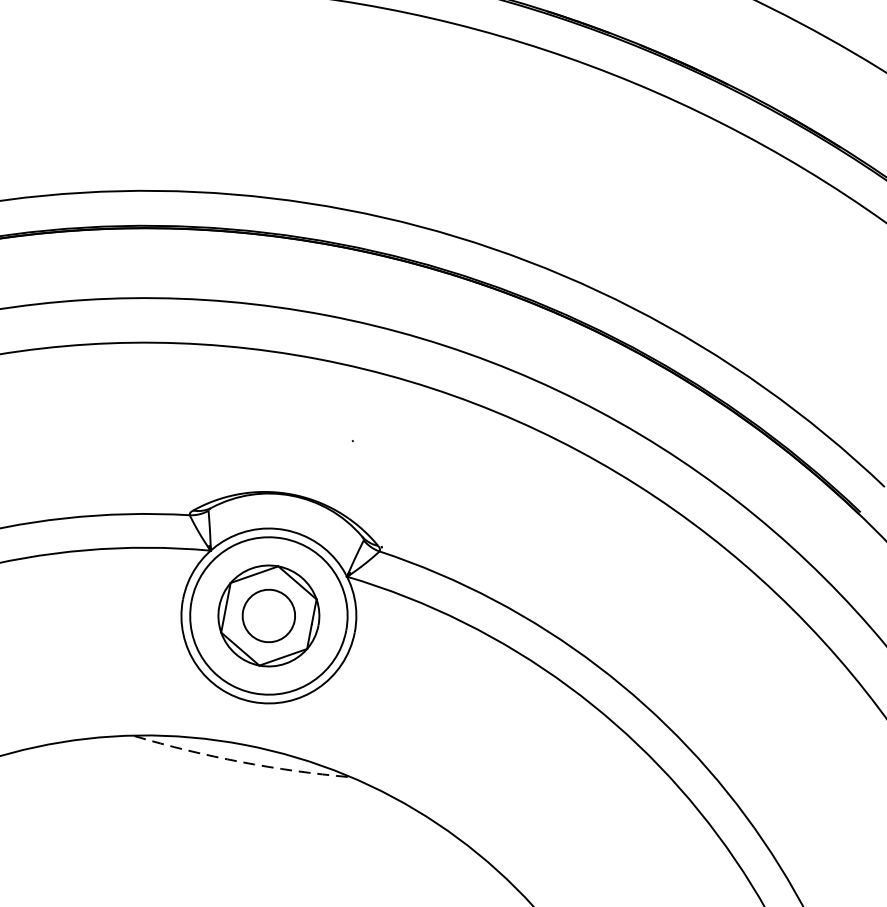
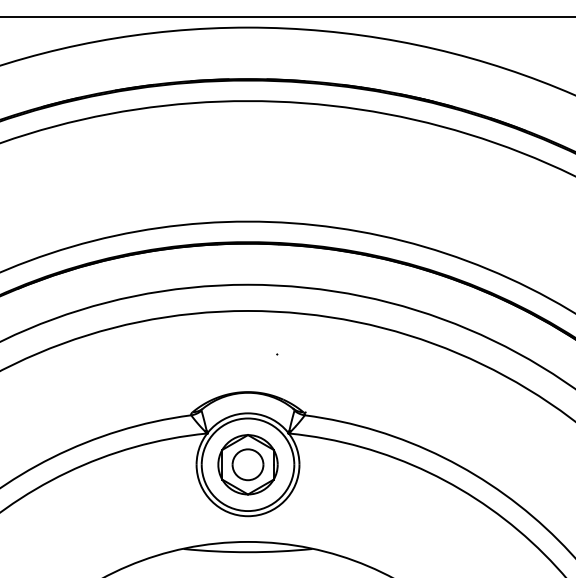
arc: (241, 762) -> (248, 552), dashed -> solid

